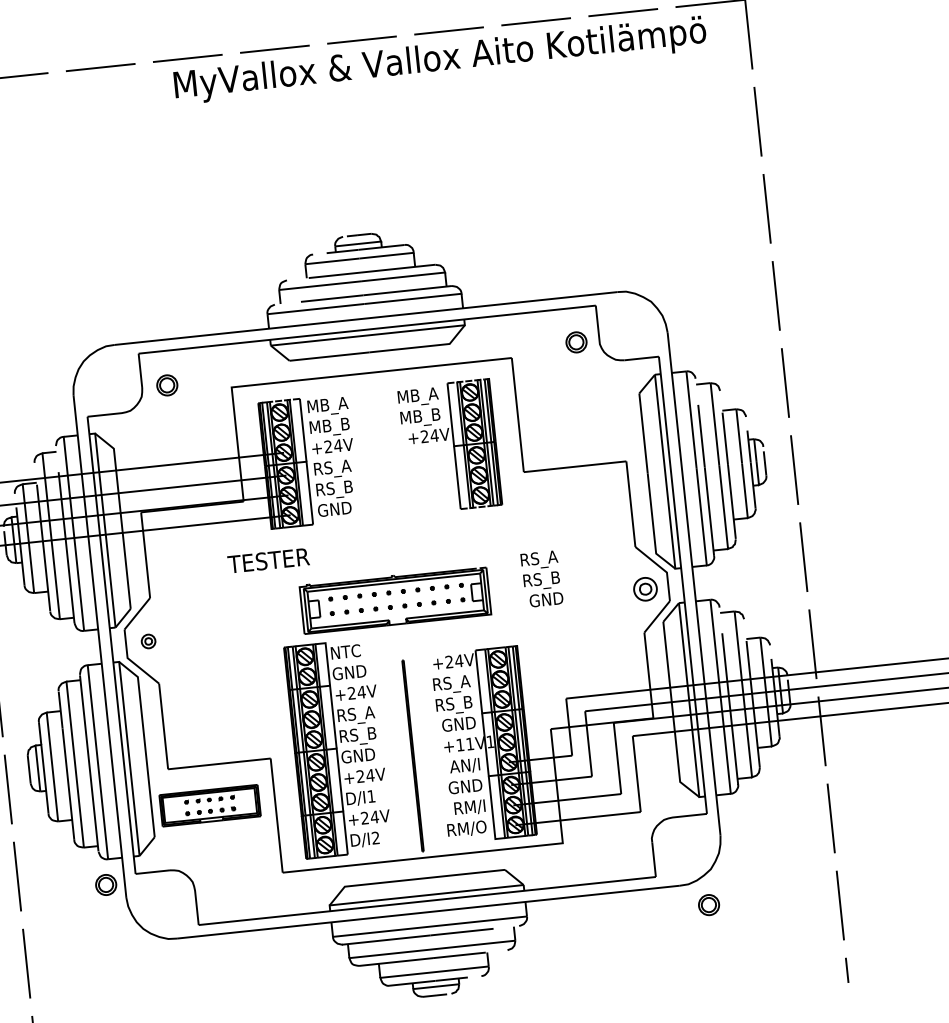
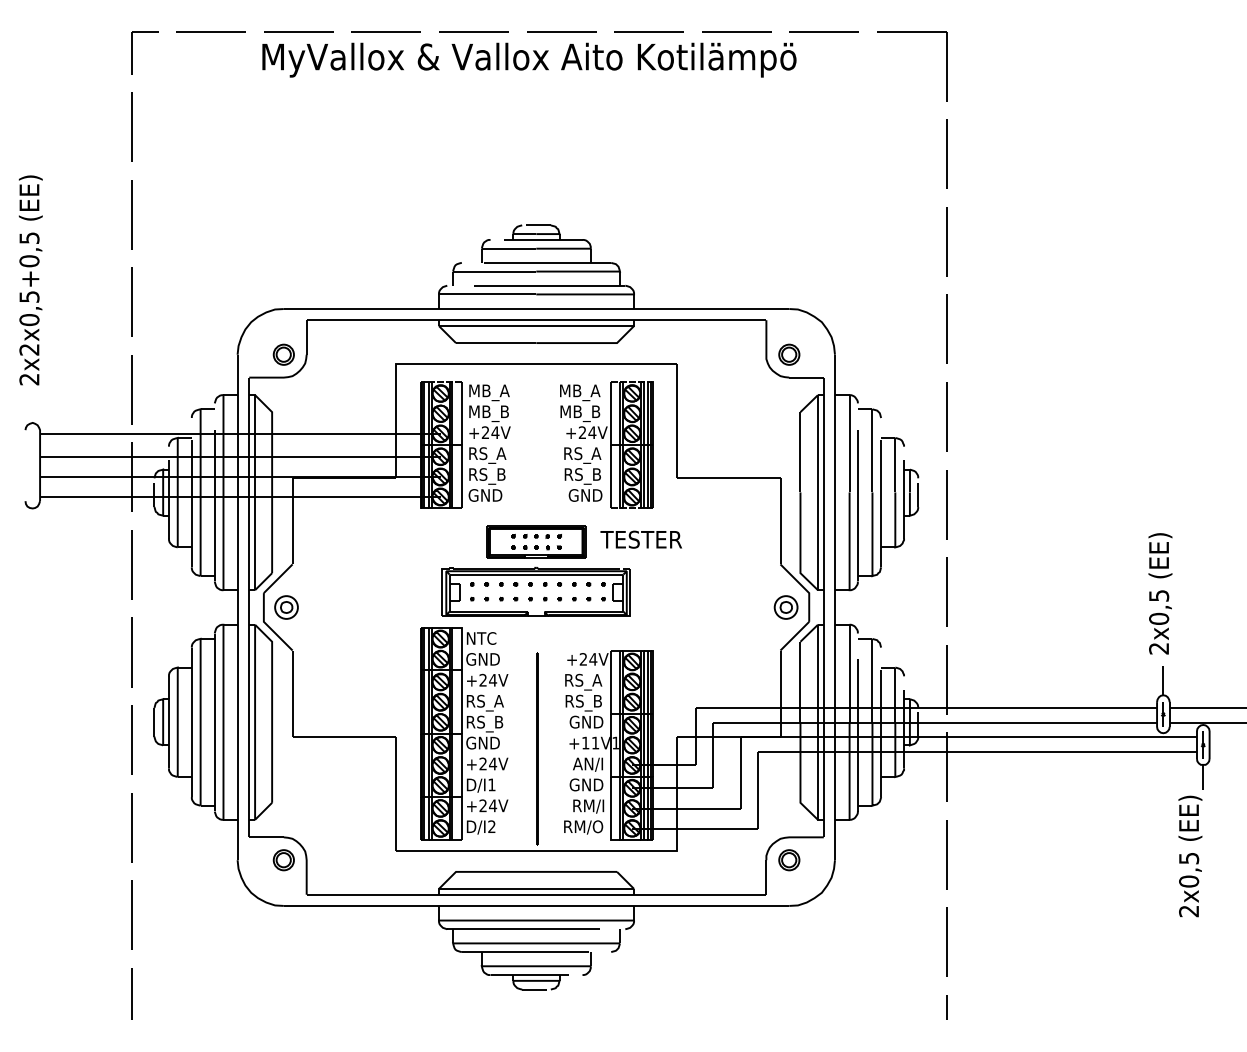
text: (440, 59) -> (529, 59), moved
part: (576, 342) -> (789, 354), moved
part: (166, 385) -> (283, 354), moved
text: (267, 560) -> (640, 539), moved
text: (542, 579) -> (583, 474), moved
part: (148, 641) -> (286, 607), size x1.67
part: (210, 804) -> (536, 541), moved
part: (105, 885) -> (283, 860), moved
part: (709, 905) -> (789, 860), moved

